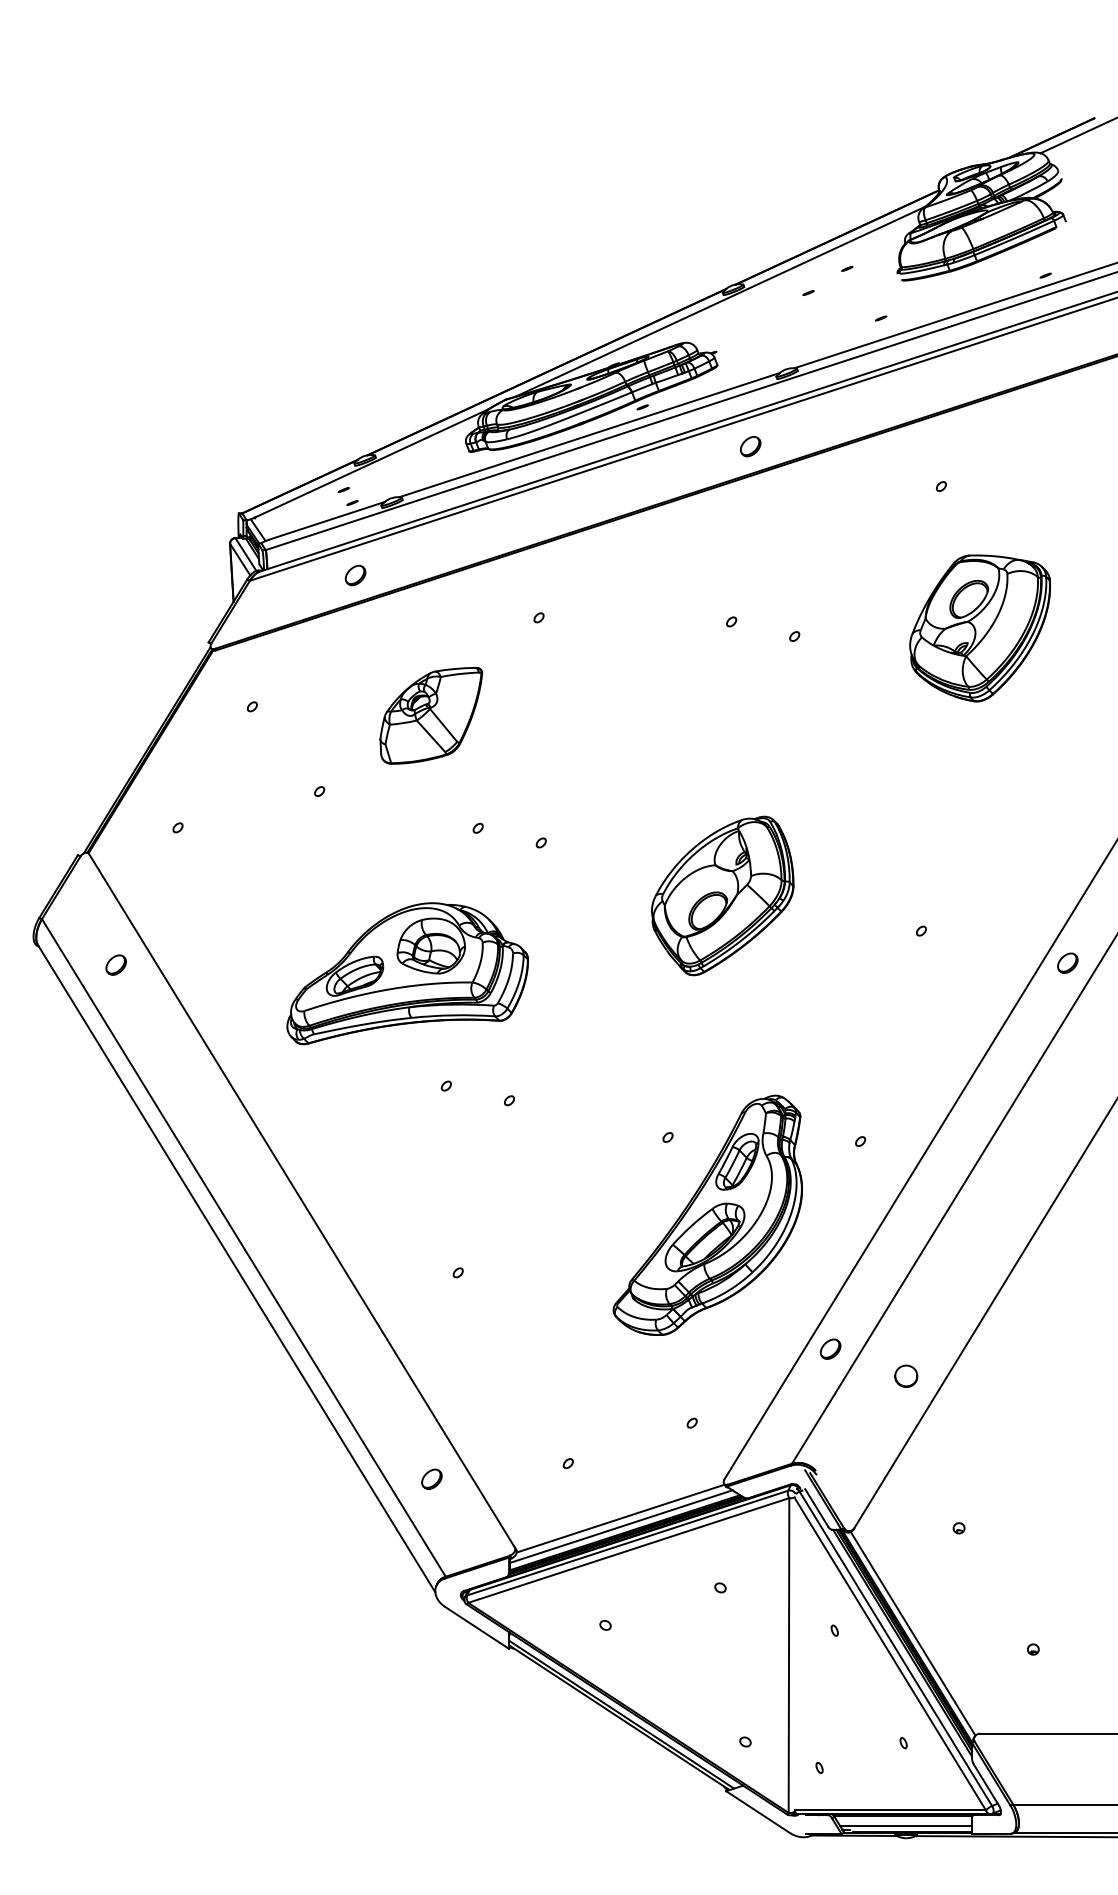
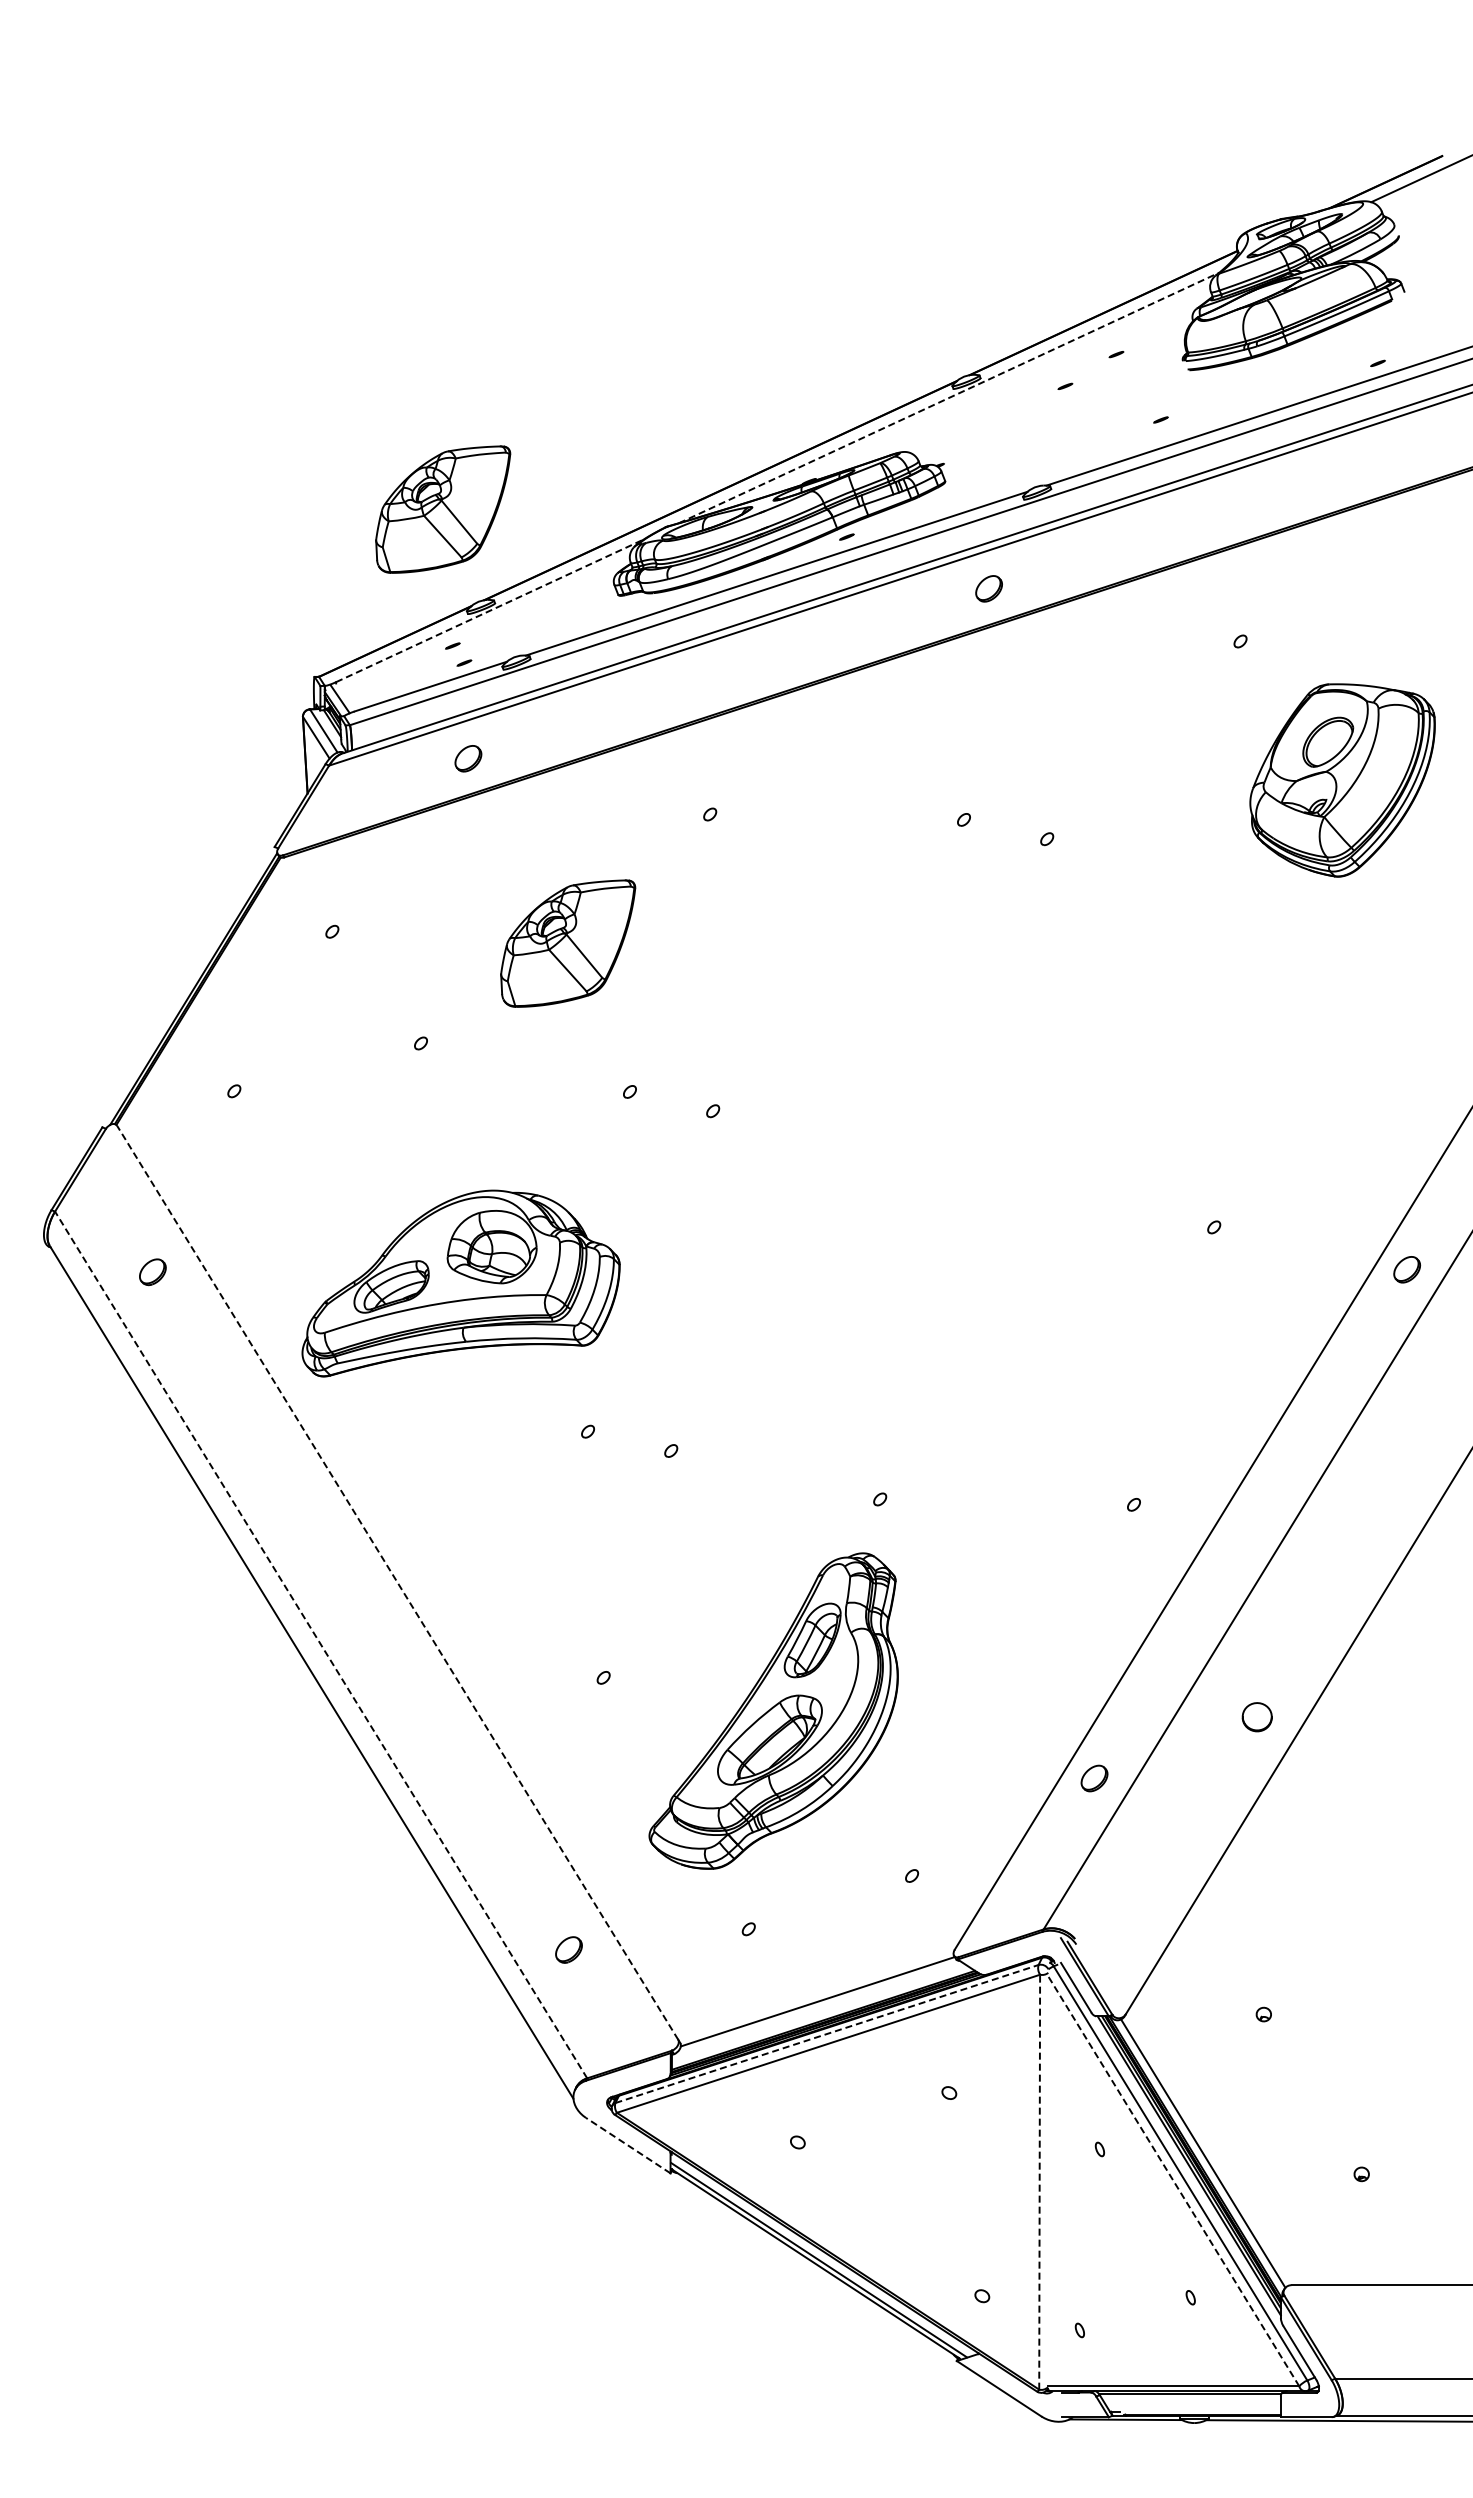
line: (720, 301) -> (949, 397), solid -> dashed
part: (336, 386) -> (443, 509), added
line: (372, 463) -> (490, 610), solid -> dashed
part: (980, 628) -> (1342, 780), moved
part: (722, 895) -> (952, 1180), removed
part: (407, 973) -> (460, 1283), moved
line: (301, 1200) -> (397, 1582), solid -> dashed
part: (707, 1214) -> (773, 1710), moved
line: (244, 1247) -> (321, 1644), solid -> dashed
part: (905, 1376) -> (1256, 1717), moved
line: (621, 1526) -> (818, 2012), removed
line: (628, 1543) -> (827, 2034), solid -> dashed
line: (477, 1627) -> (628, 2145), solid -> dashed
line: (788, 1654) -> (1039, 2181), solid -> dashed
line: (890, 1654) -> (1173, 2181), solid -> dashed
line: (905, 1826) -> (1193, 2407), removed

